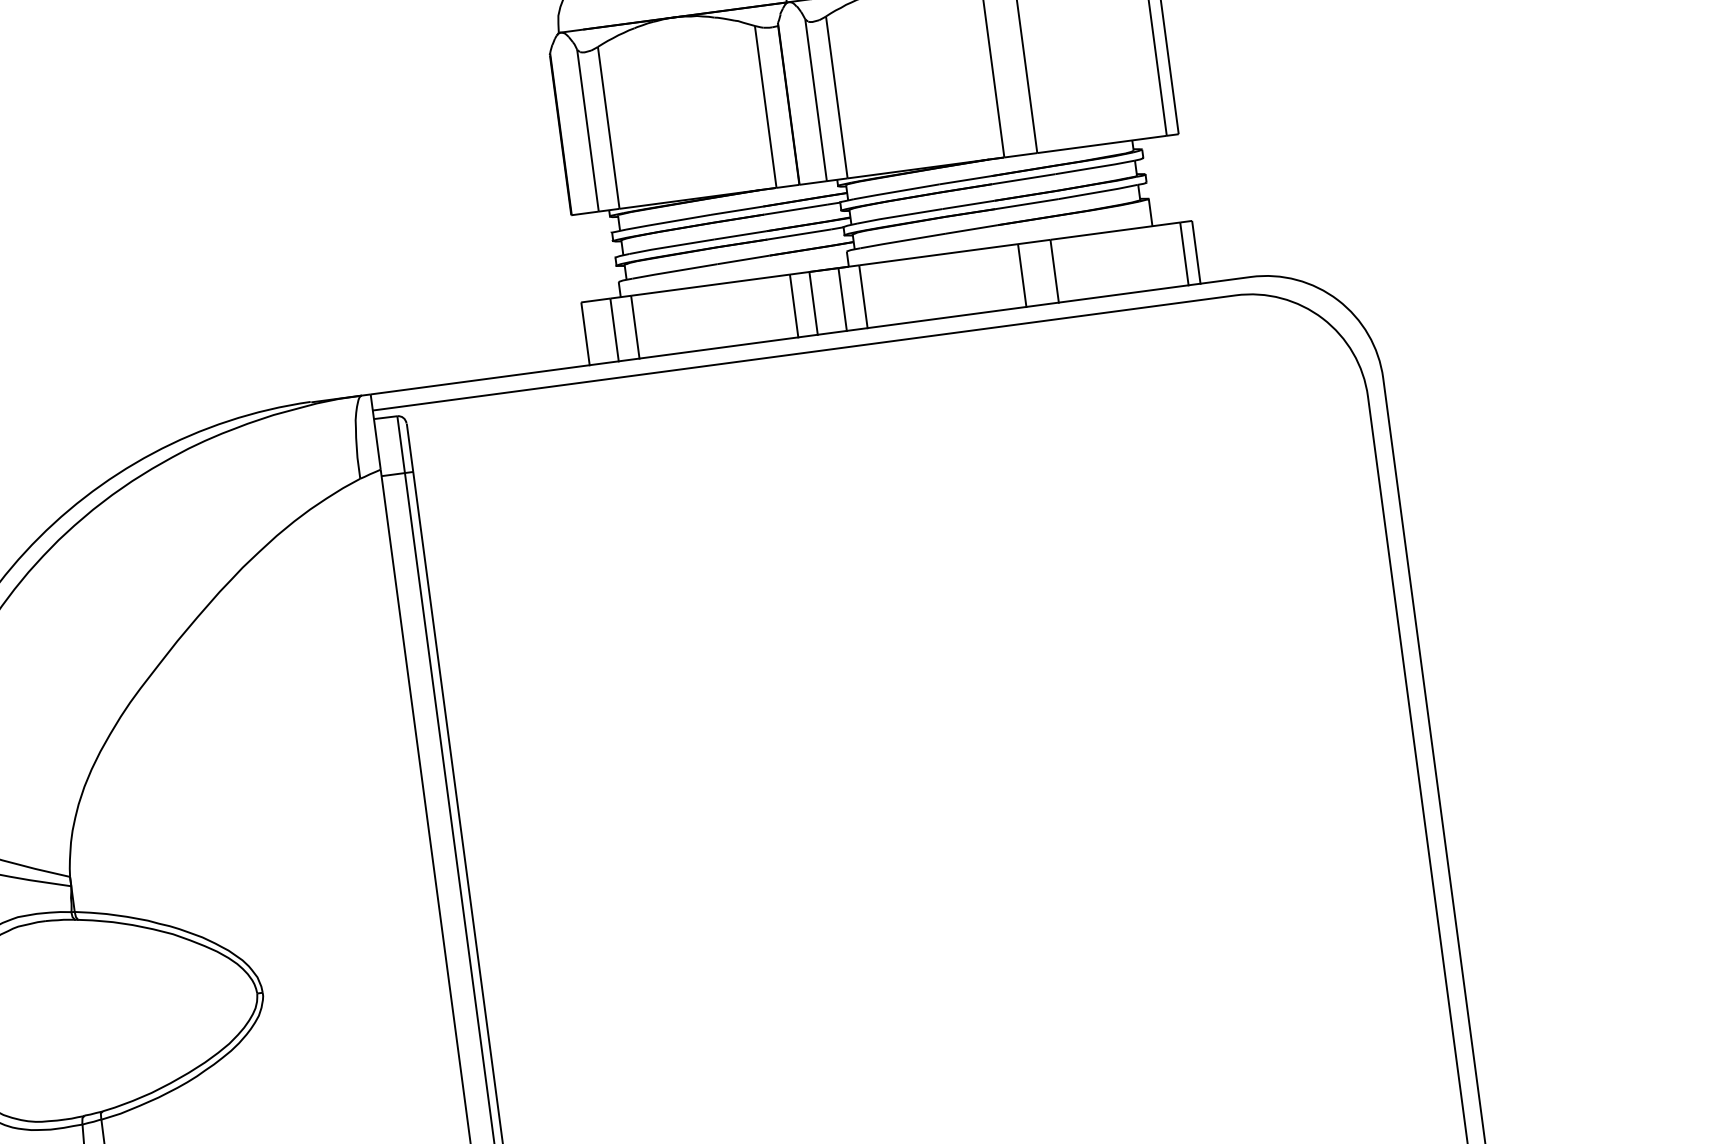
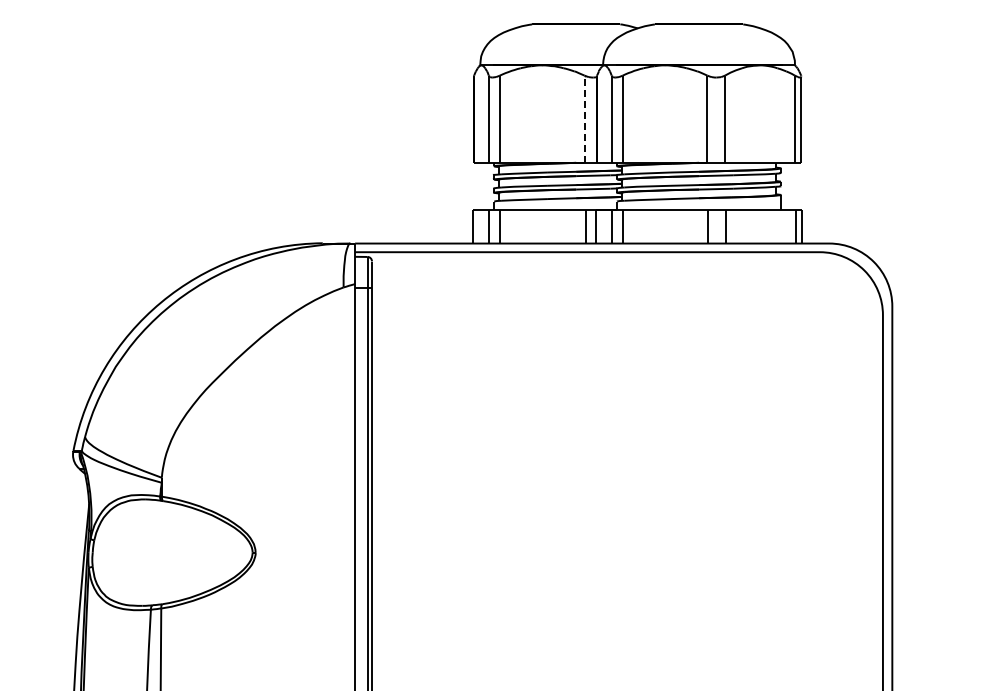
line: (765, 105) -> (584, 118), solid -> dashed

